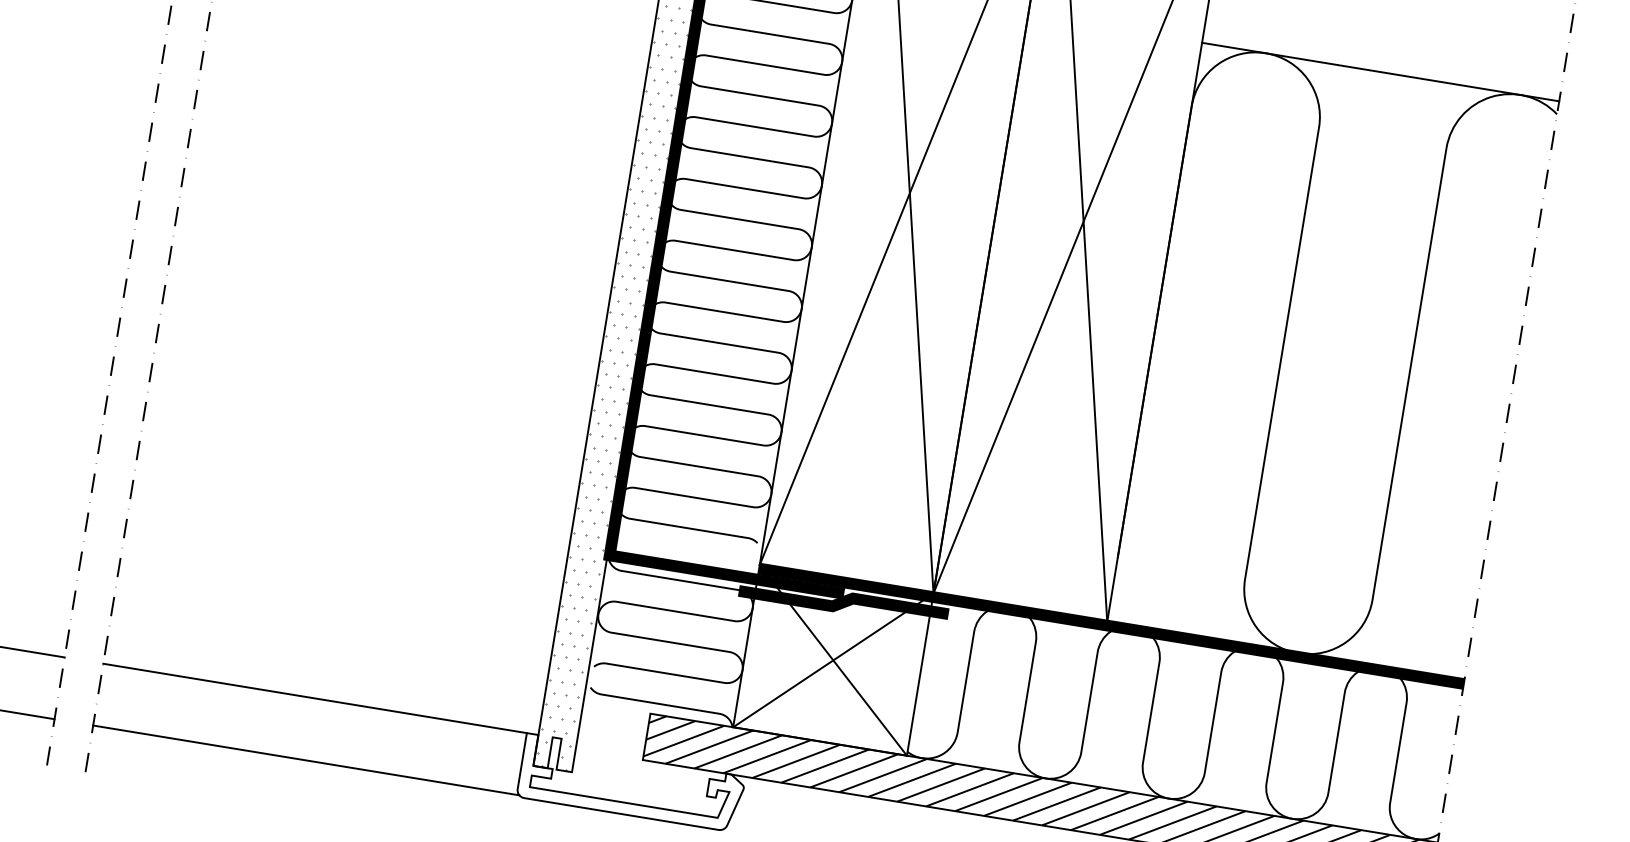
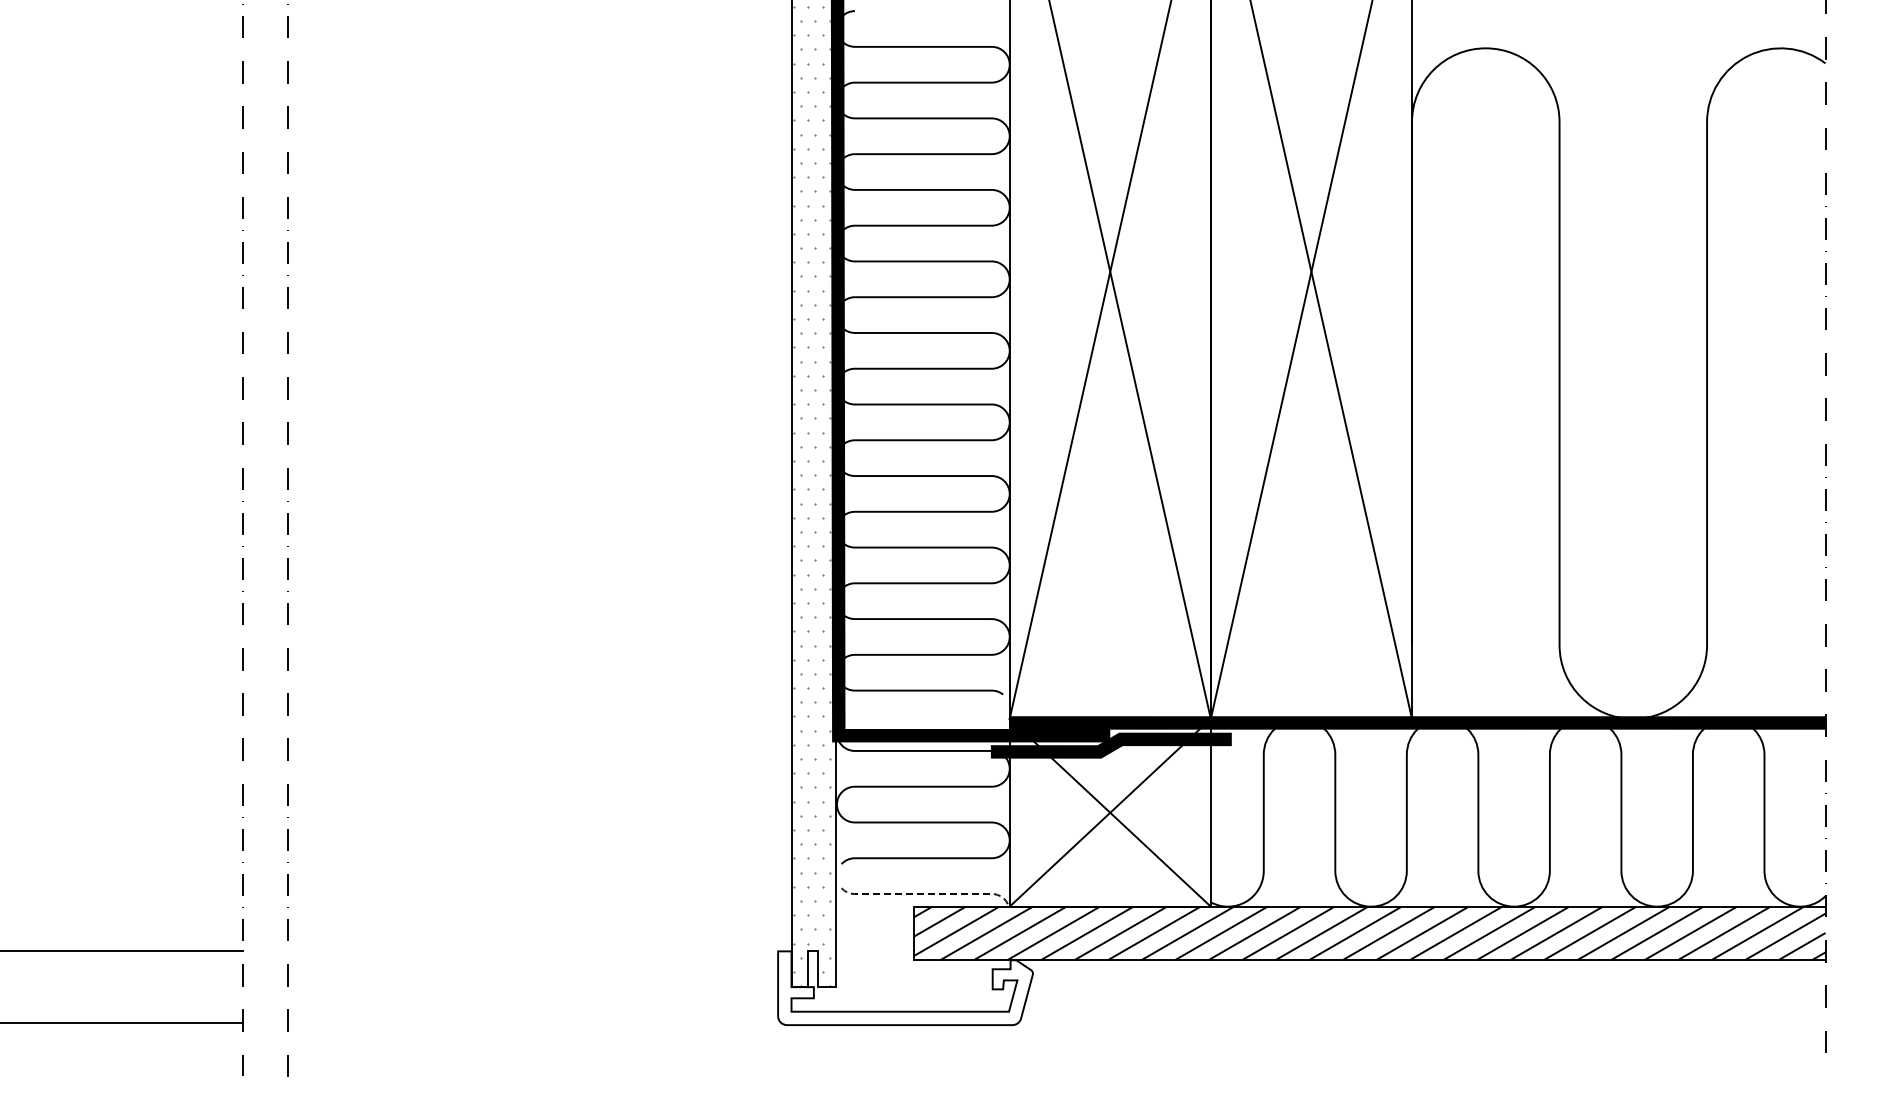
line: (1380, 72) -> (1618, 48), removed
line: (314, 698) -> (532, 951), removed
line: (665, 705) -> (929, 894), solid -> dashed
line: (306, 760) -> (534, 1022), removed

